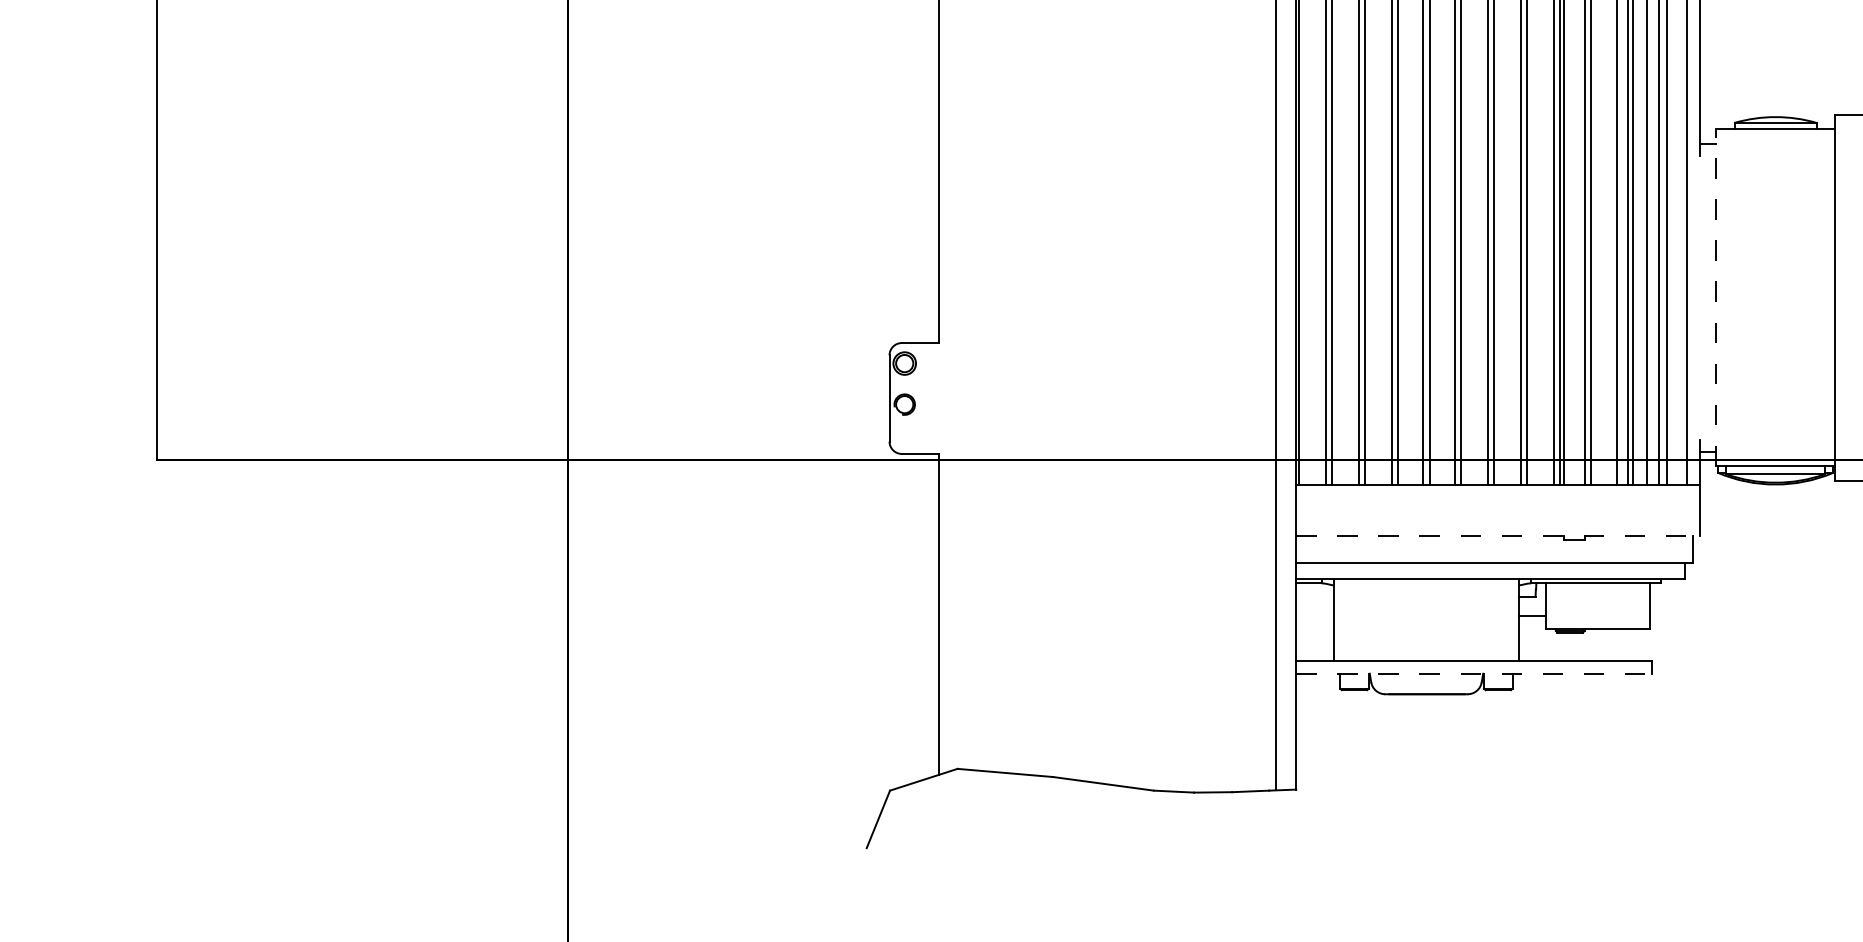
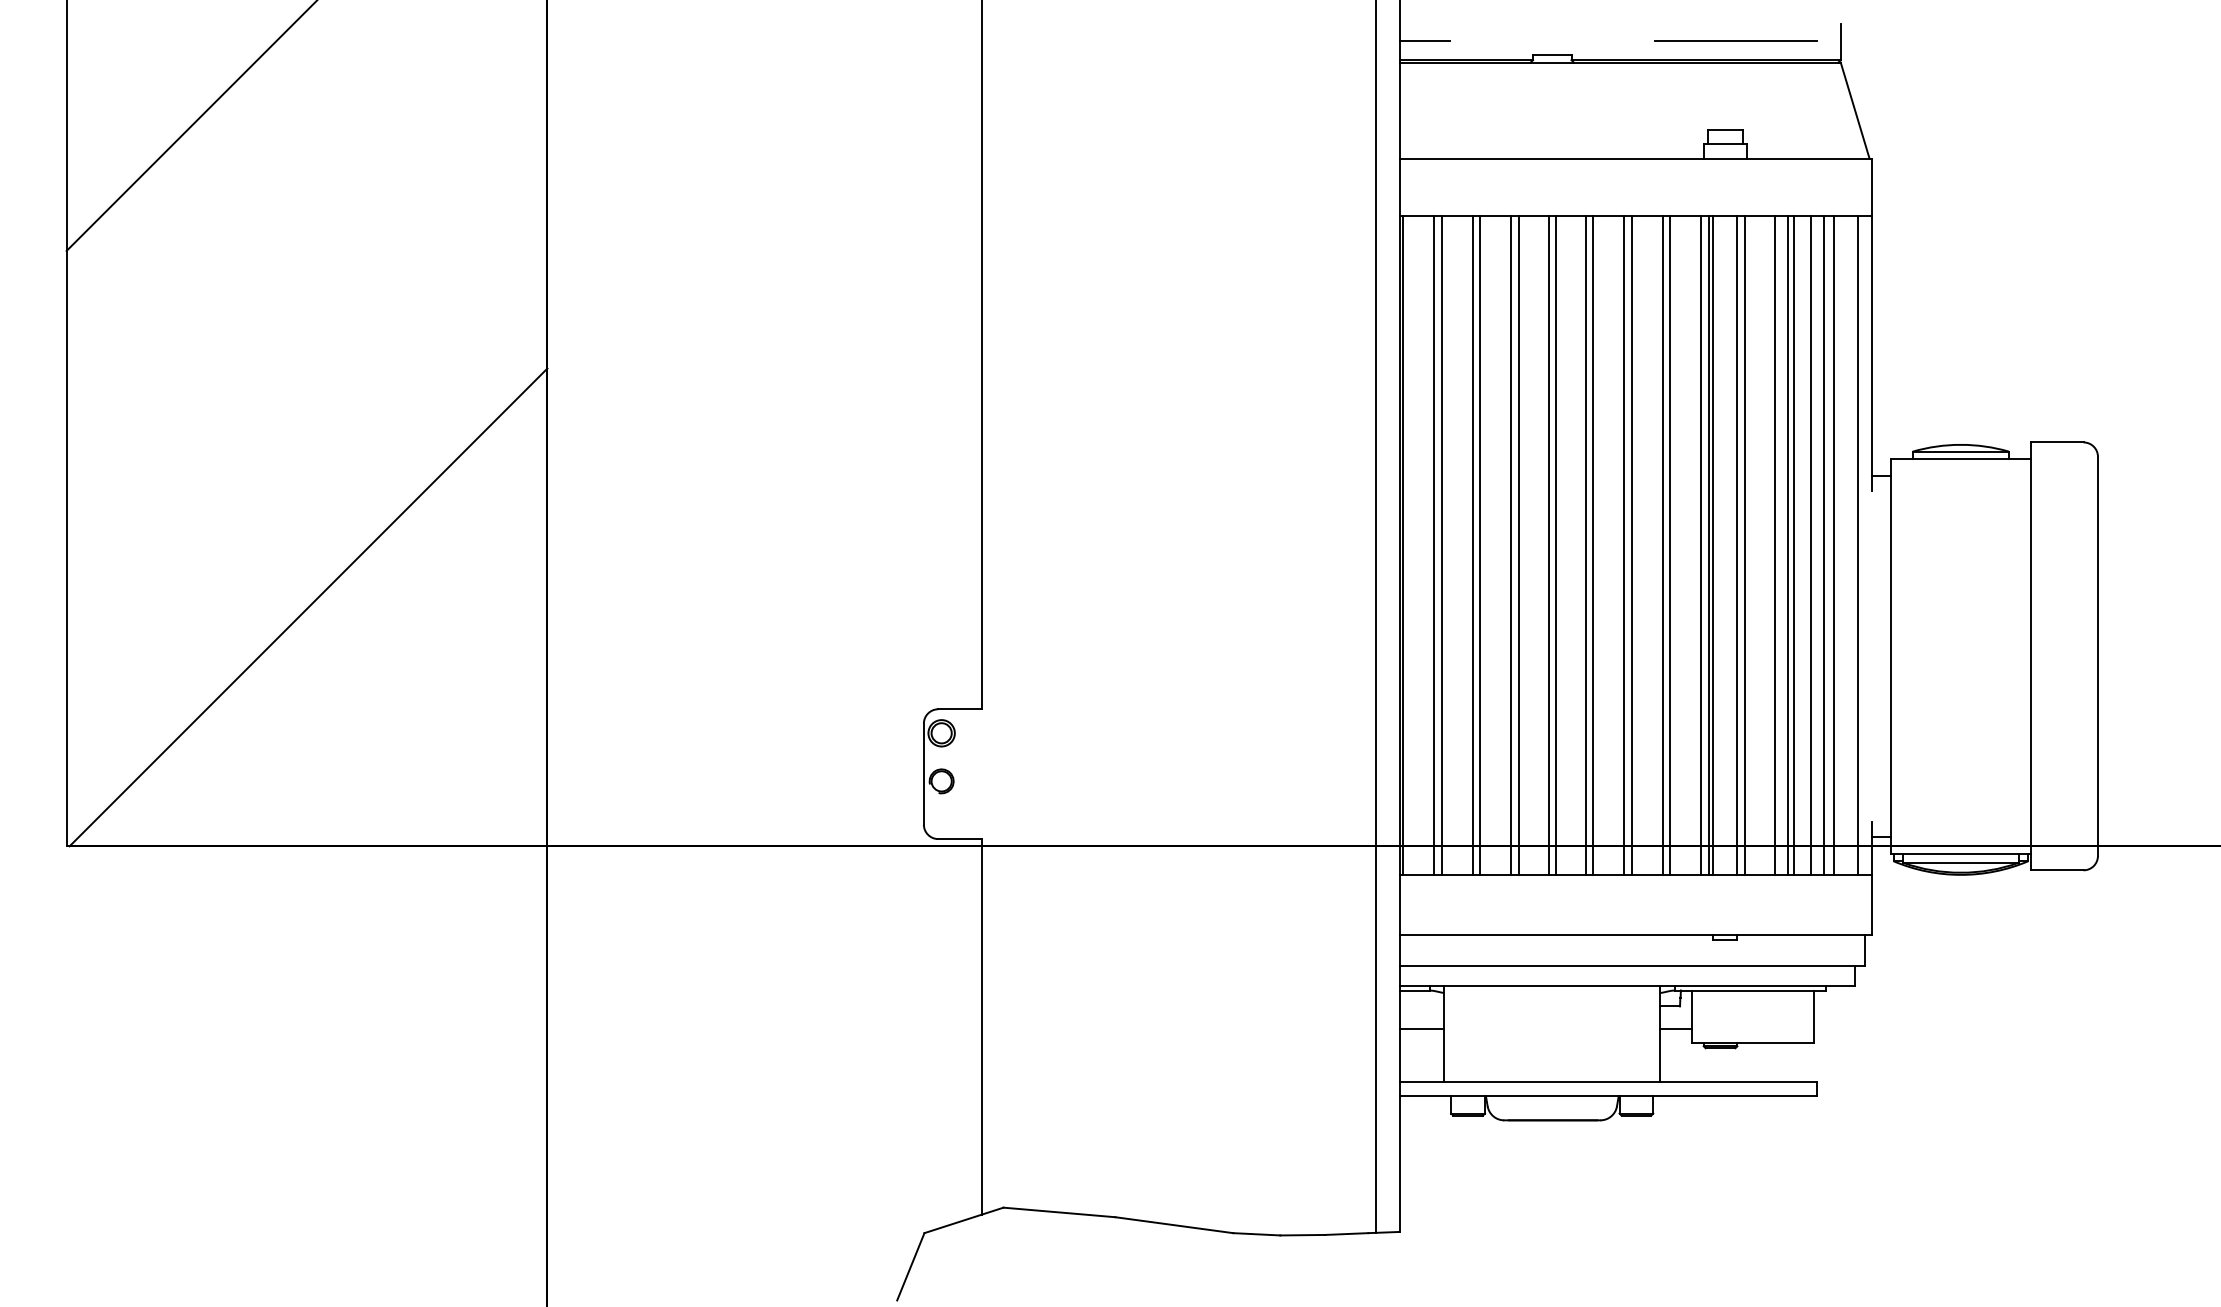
line: (363, 256) -> (308, 607), added
line: (1716, 297) -> (1891, 655), dashed -> solid
line: (1498, 536) -> (1636, 935), dashed -> solid
line: (1314, 616) -> (1421, 1029), added
line: (1474, 673) -> (1608, 1096), dashed -> solid

